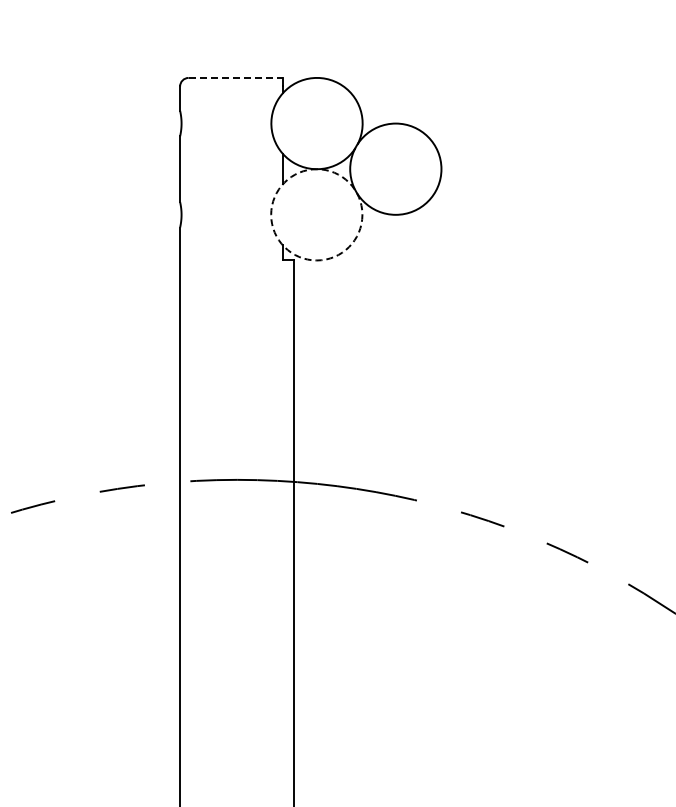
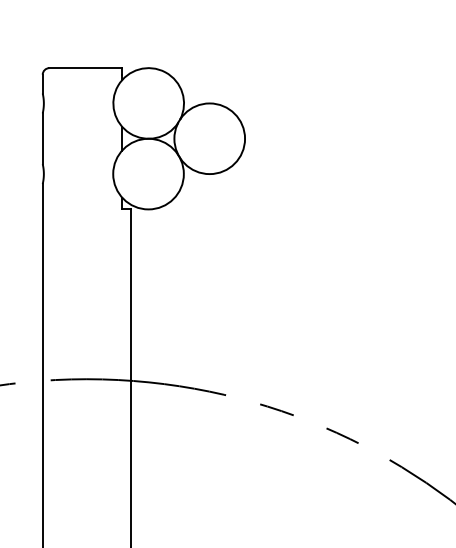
line: (236, 77) -> (86, 67), dashed -> solid
circle: (316, 214) -> (148, 173), dashed -> solid

